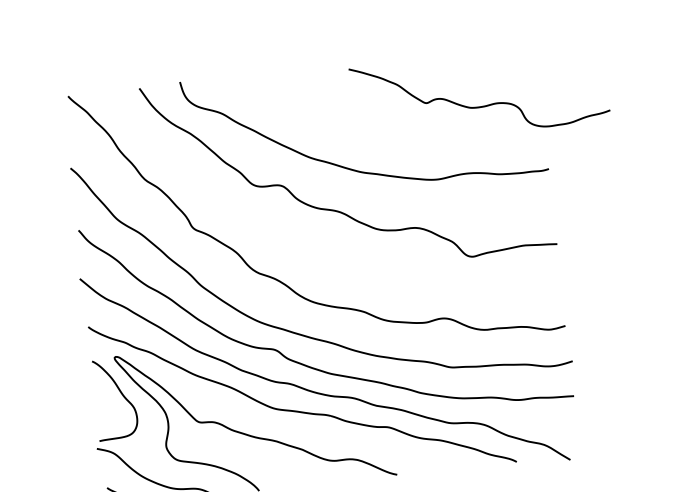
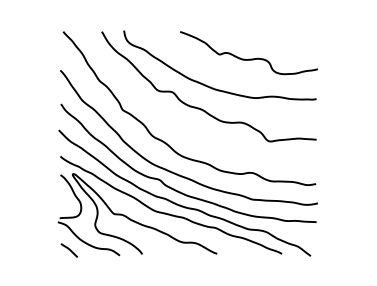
curve: (481, 104) -> (249, 58), moved

